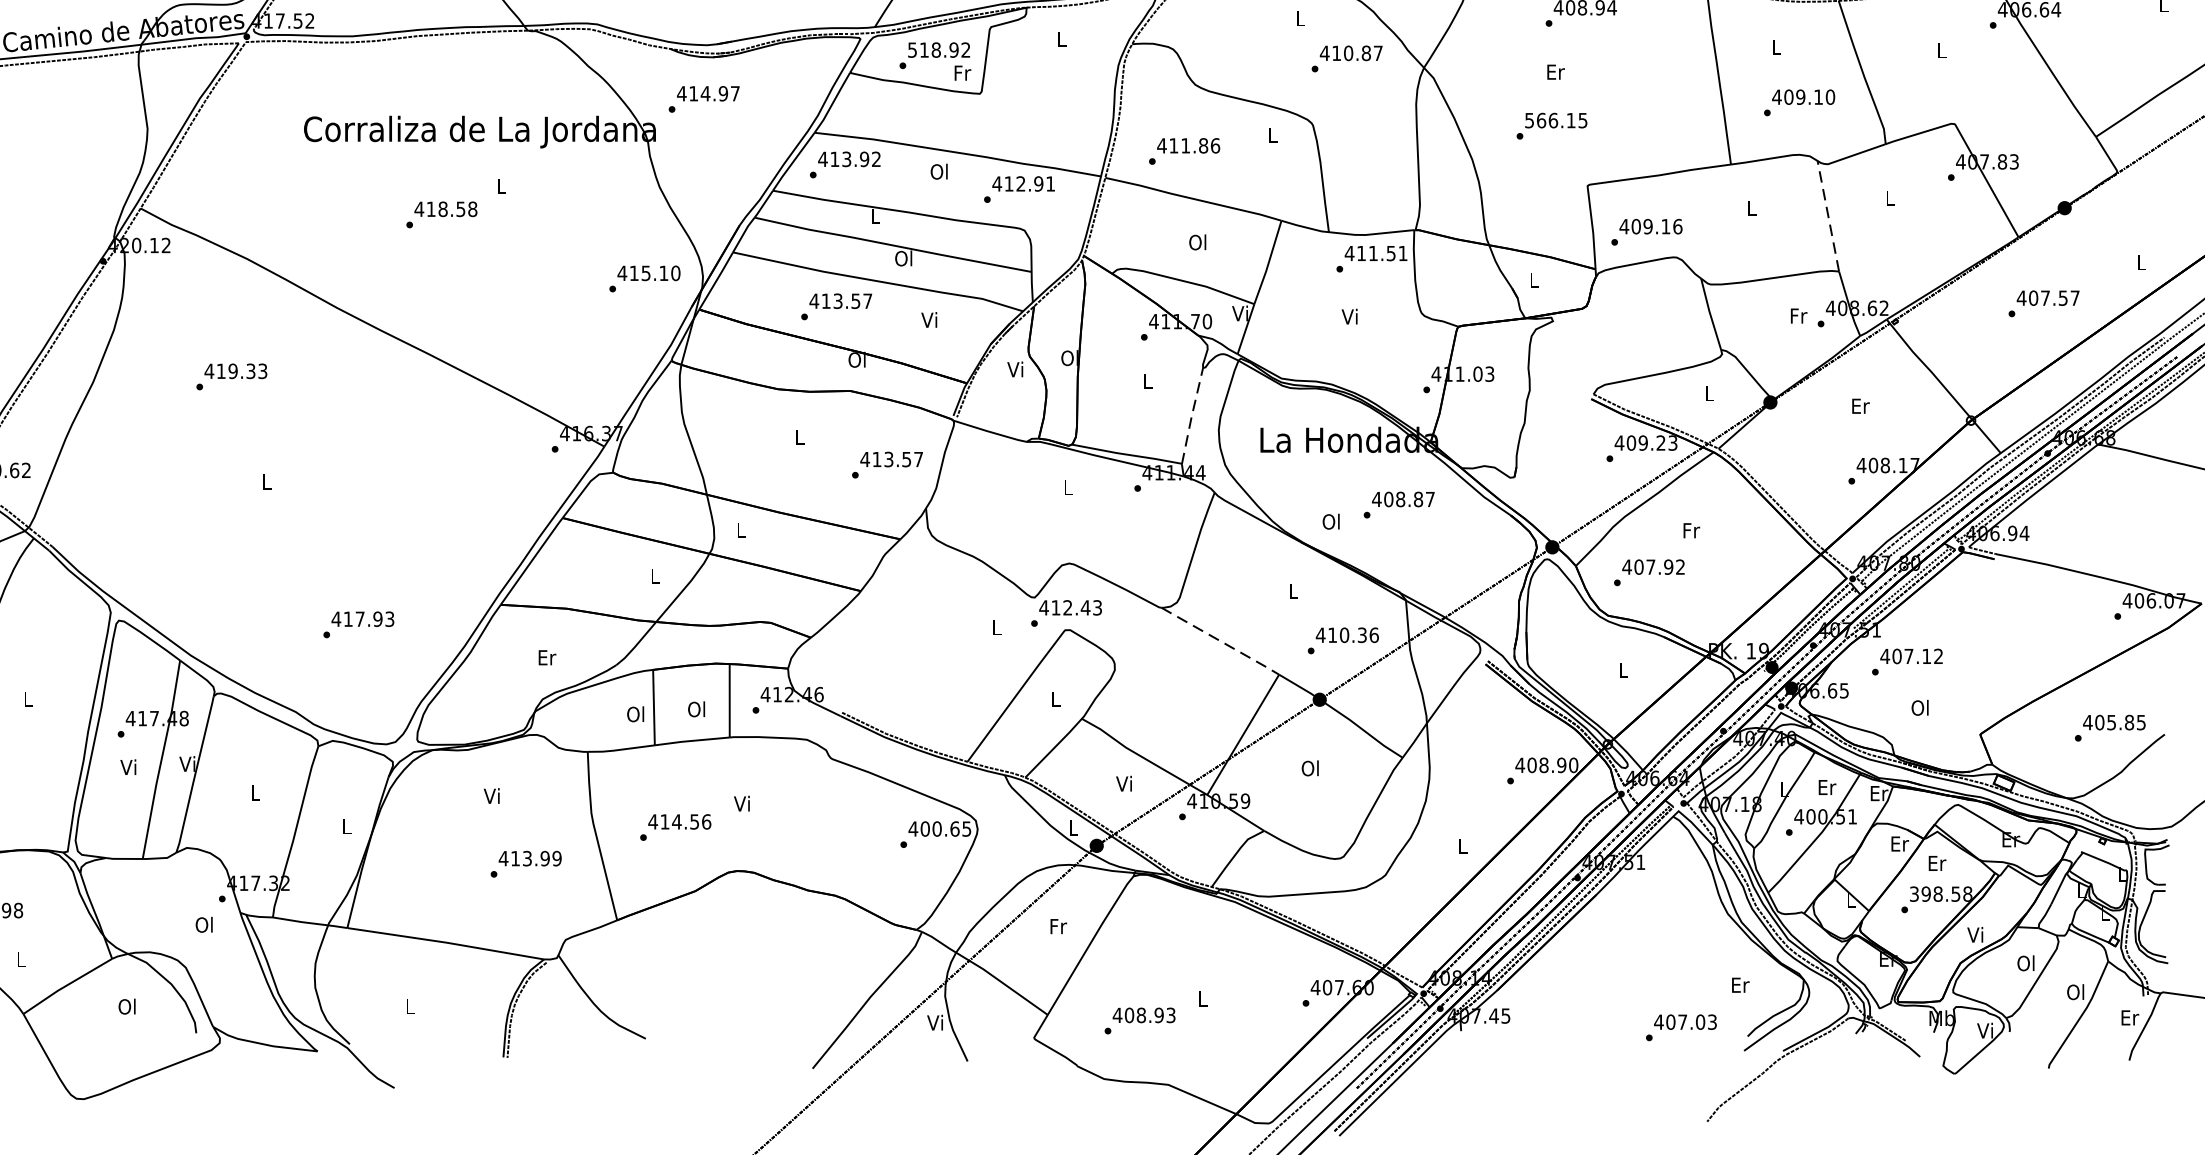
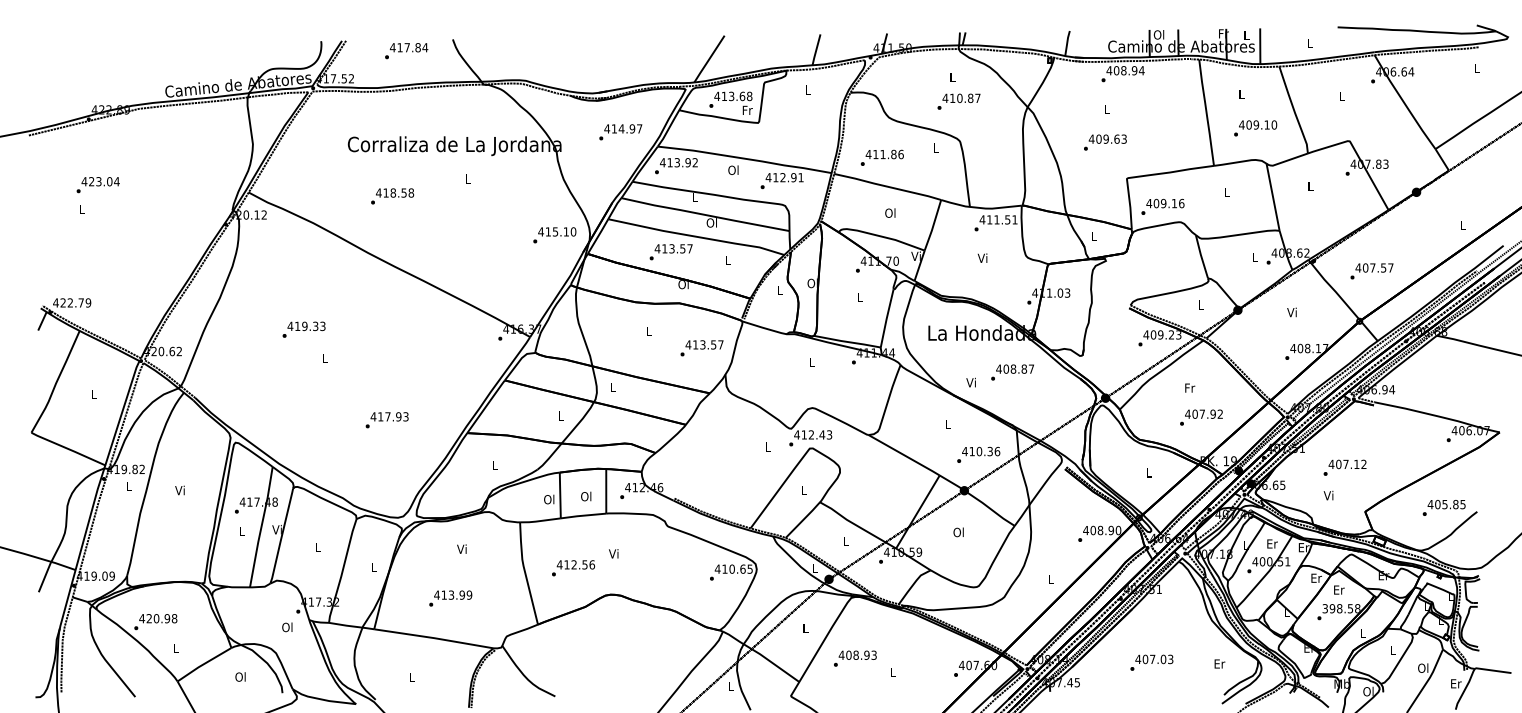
text: (939, 50) -> (733, 96), 518.92 -> 413.68
text: (1346, 58) -> (958, 101), moved
text: (1555, 71) -> (1107, 109), Er -> L
text: (703, 99) -> (620, 132), moved
text: (1555, 119) -> (1107, 138), 566.15 -> 409.63
text: (441, 214) -> (392, 196), moved
line: (1827, 214) -> (1272, 196), dashed -> solid
text: (2043, 303) -> (1371, 271), moved
text: (1799, 315) -> (1255, 257), Fr -> L
text: (929, 318) -> (727, 259), Vi -> L
text: (1015, 368) -> (779, 289), Vi -> L
text: (230, 376) -> (303, 329), moved
text: (1860, 406) -> (1292, 312), Er -> Vi
line: (1191, 417) -> (886, 319), dashed -> solid
text: (1331, 521) -> (971, 382), Ol -> Vi
text: (1649, 572) -> (1201, 417), moved
text: (357, 625) -> (386, 420), moved
line: (1221, 641) -> (904, 455), dashed -> solid
text: (547, 656) -> (495, 464), Er -> L
text: (1906, 661) -> (1344, 467), moved
text: (26, 699) -> (179, 490), L -> Vi
text: (1919, 707) -> (1328, 495), Ol -> Vi
text: (127, 766) -> (240, 531), Vi -> L
text: (1123, 783) -> (845, 541), Vi -> L
text: (677, 821) -> (574, 564), 414.56 -> 412.56
text: (924, 827) -> (724, 568), 400.65 -> 410.65
text: (525, 864) -> (450, 598), moved
text: (1057, 925) -> (805, 627), Fr -> L
text: (1974, 934) -> (1361, 633), Vi -> L
text: (2025, 963) -> (1392, 650), Ol -> L
text: (1140, 1020) -> (855, 658), moved
text: (934, 1022) -> (730, 686), Vi -> L
text: (1680, 1027) -> (1151, 662), moved
text: (1985, 1030) -> (1368, 691), Vi -> Ol

